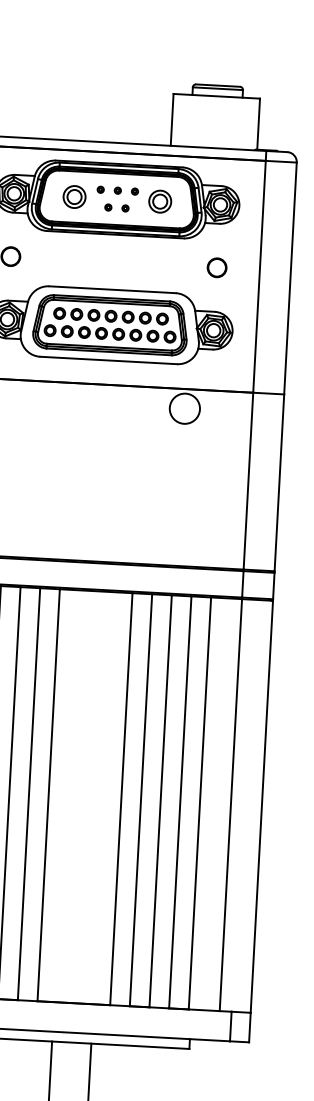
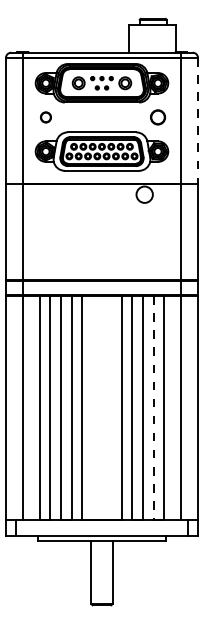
circle: (216, 267) -> (157, 117), size x1.4
line: (291, 279) -> (198, 121), solid -> dashed
line: (179, 803) -> (153, 408), solid -> dashed

